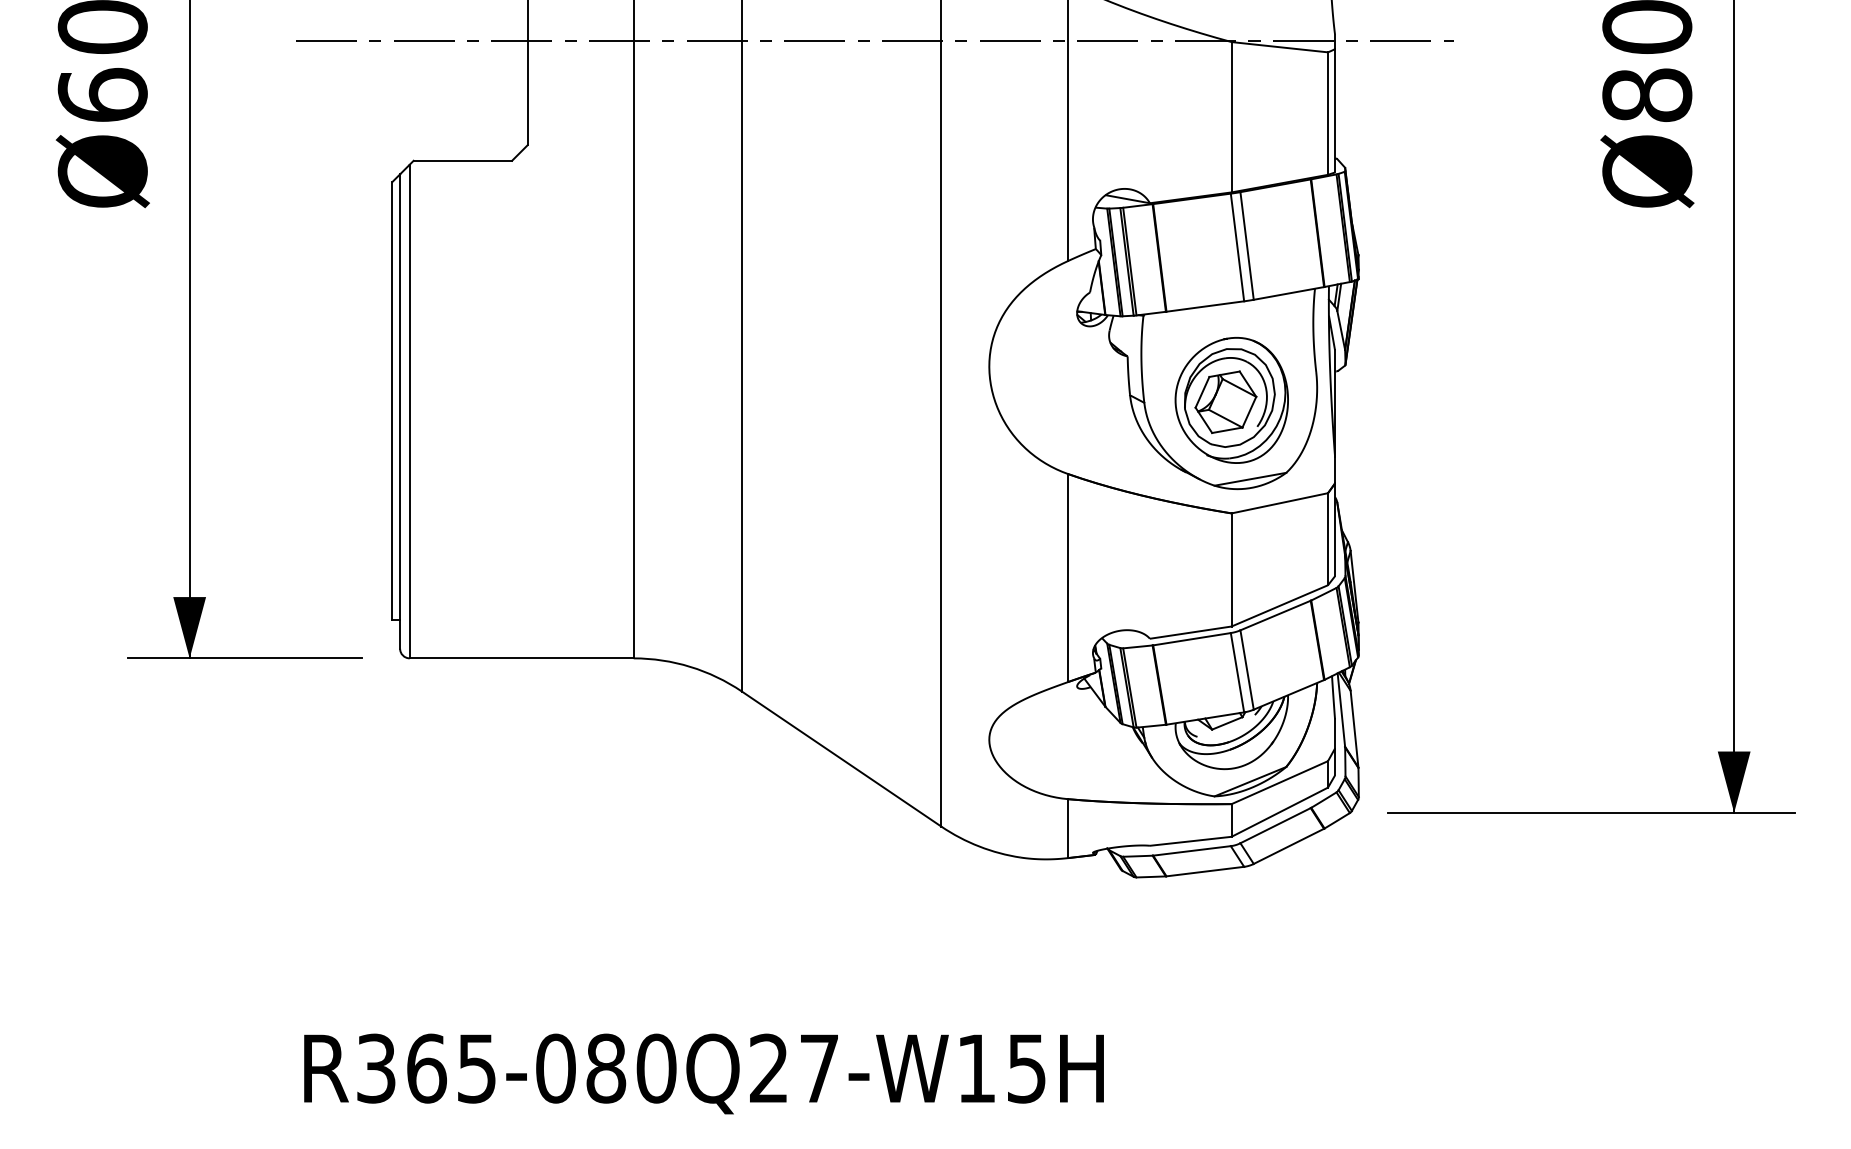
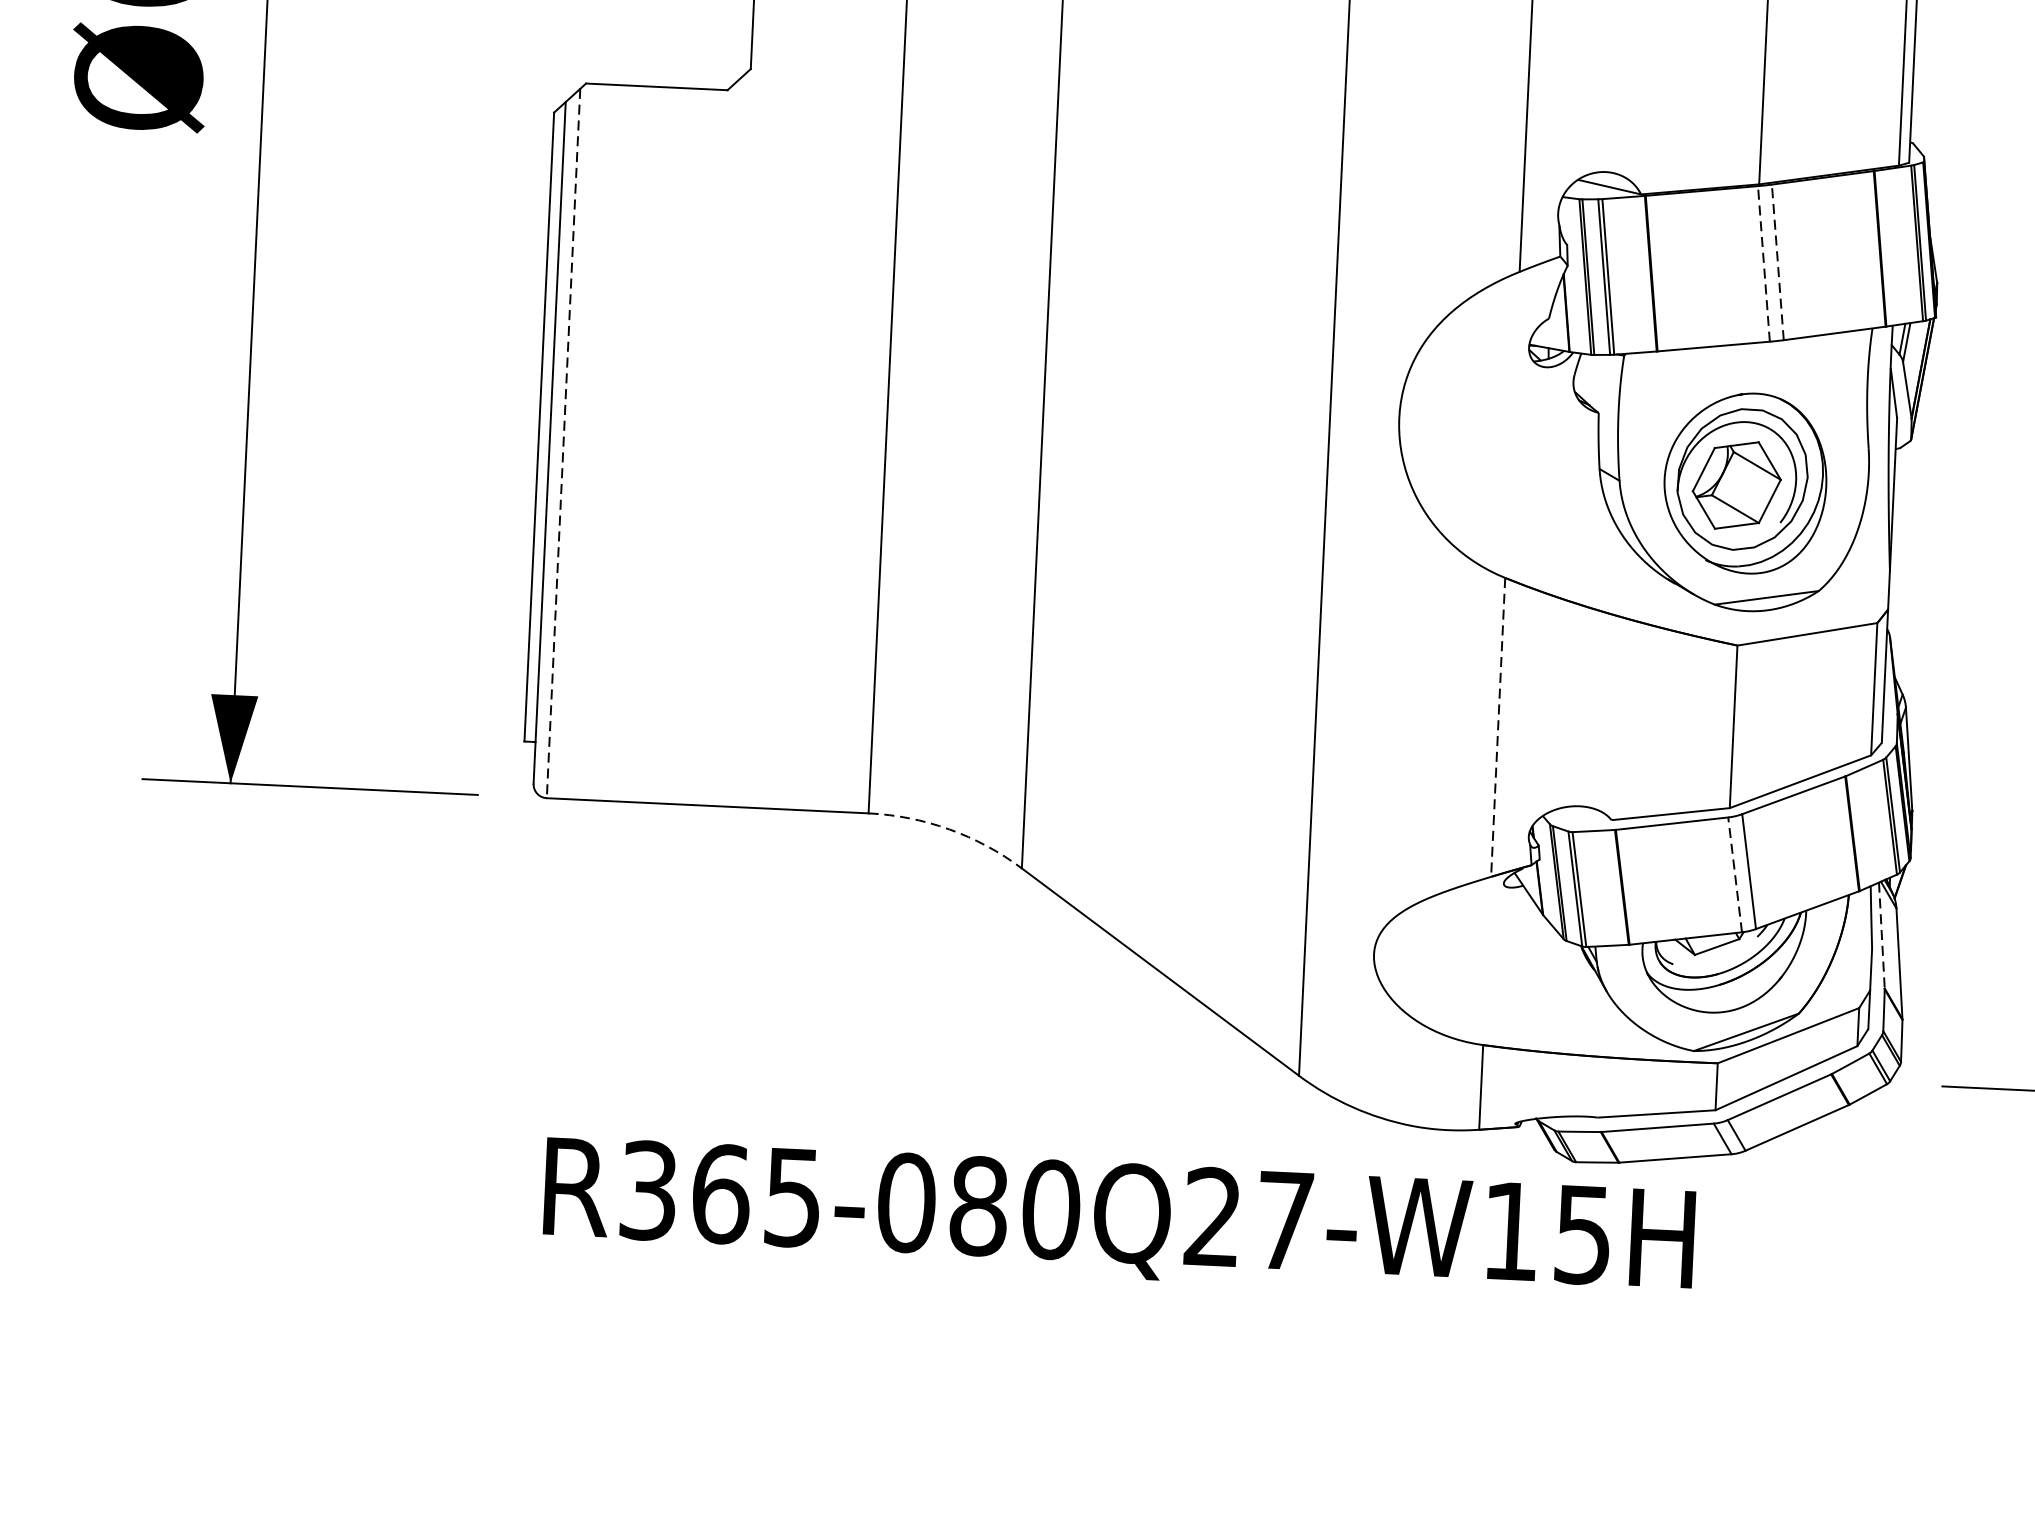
line: (1247, 245) -> (1778, 261), solid -> dashed
line: (1237, 247) -> (1763, 263), solid -> dashed
line: (409, 411) -> (563, 443), solid -> dashed
line: (1068, 578) -> (1498, 728), solid -> dashed
arc: (690, 666) -> (949, 828), solid -> dashed
line: (1237, 672) -> (1735, 874), solid -> dashed
line: (1341, 710) -> (1882, 936), solid -> dashed
text: (703, 1073) -> (1118, 1219), moved

